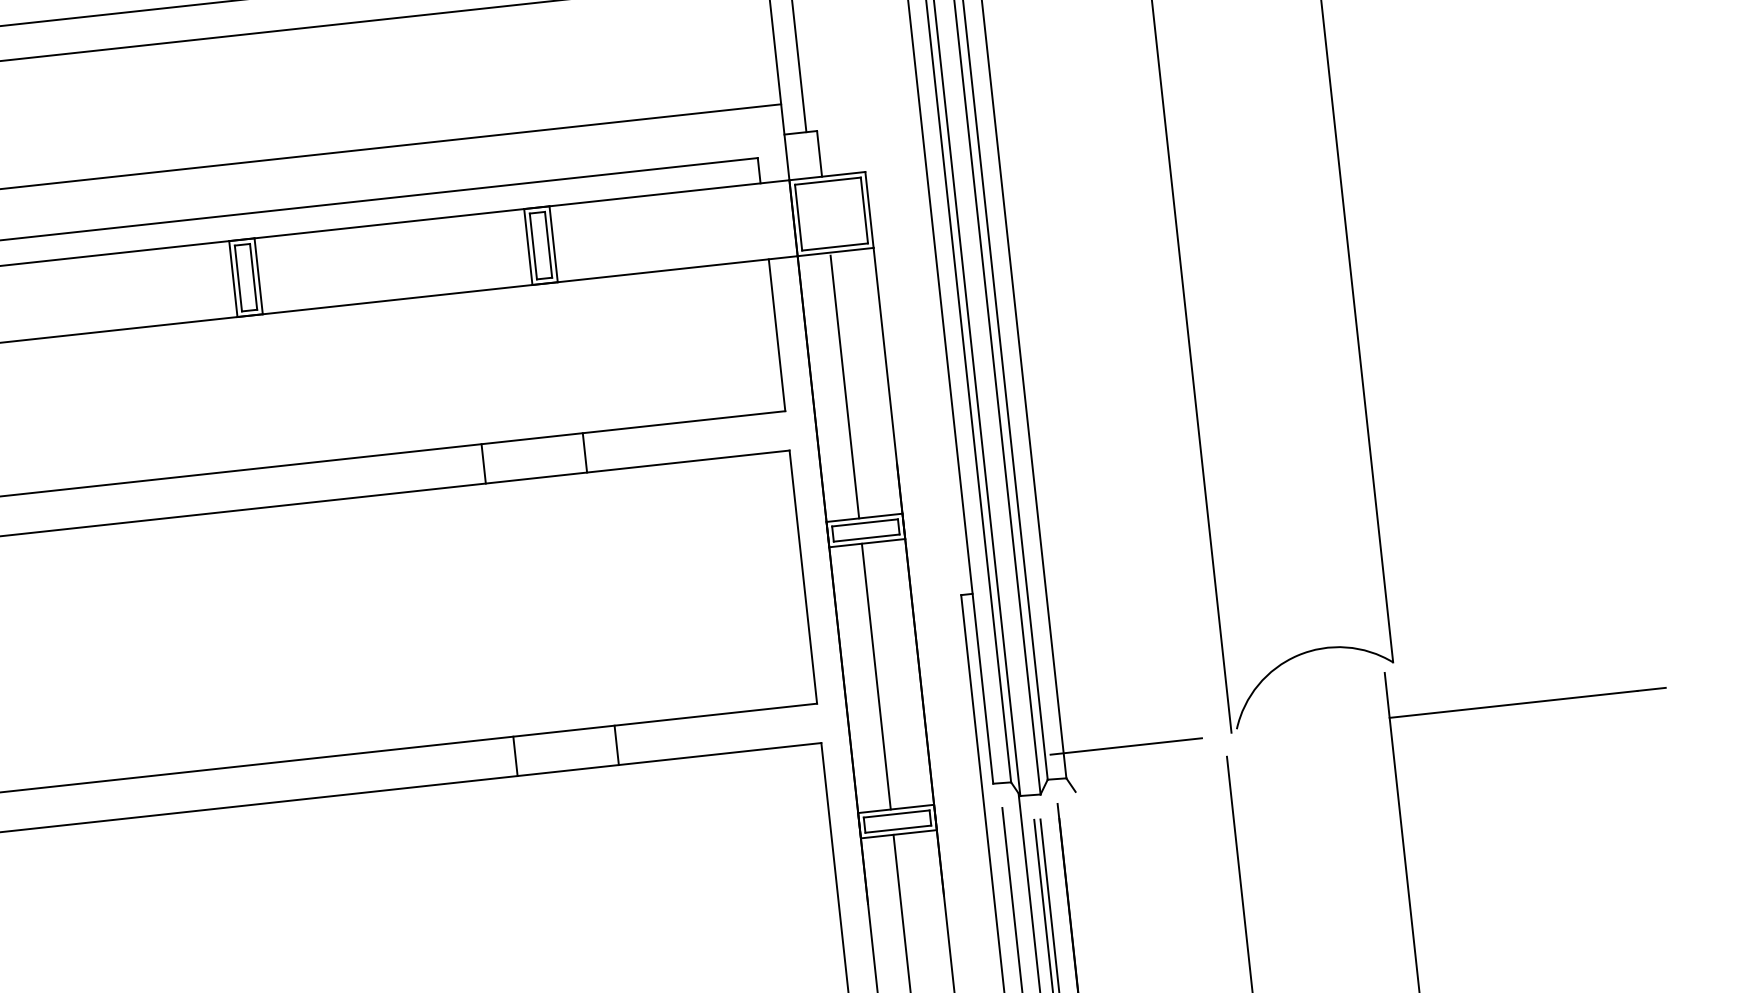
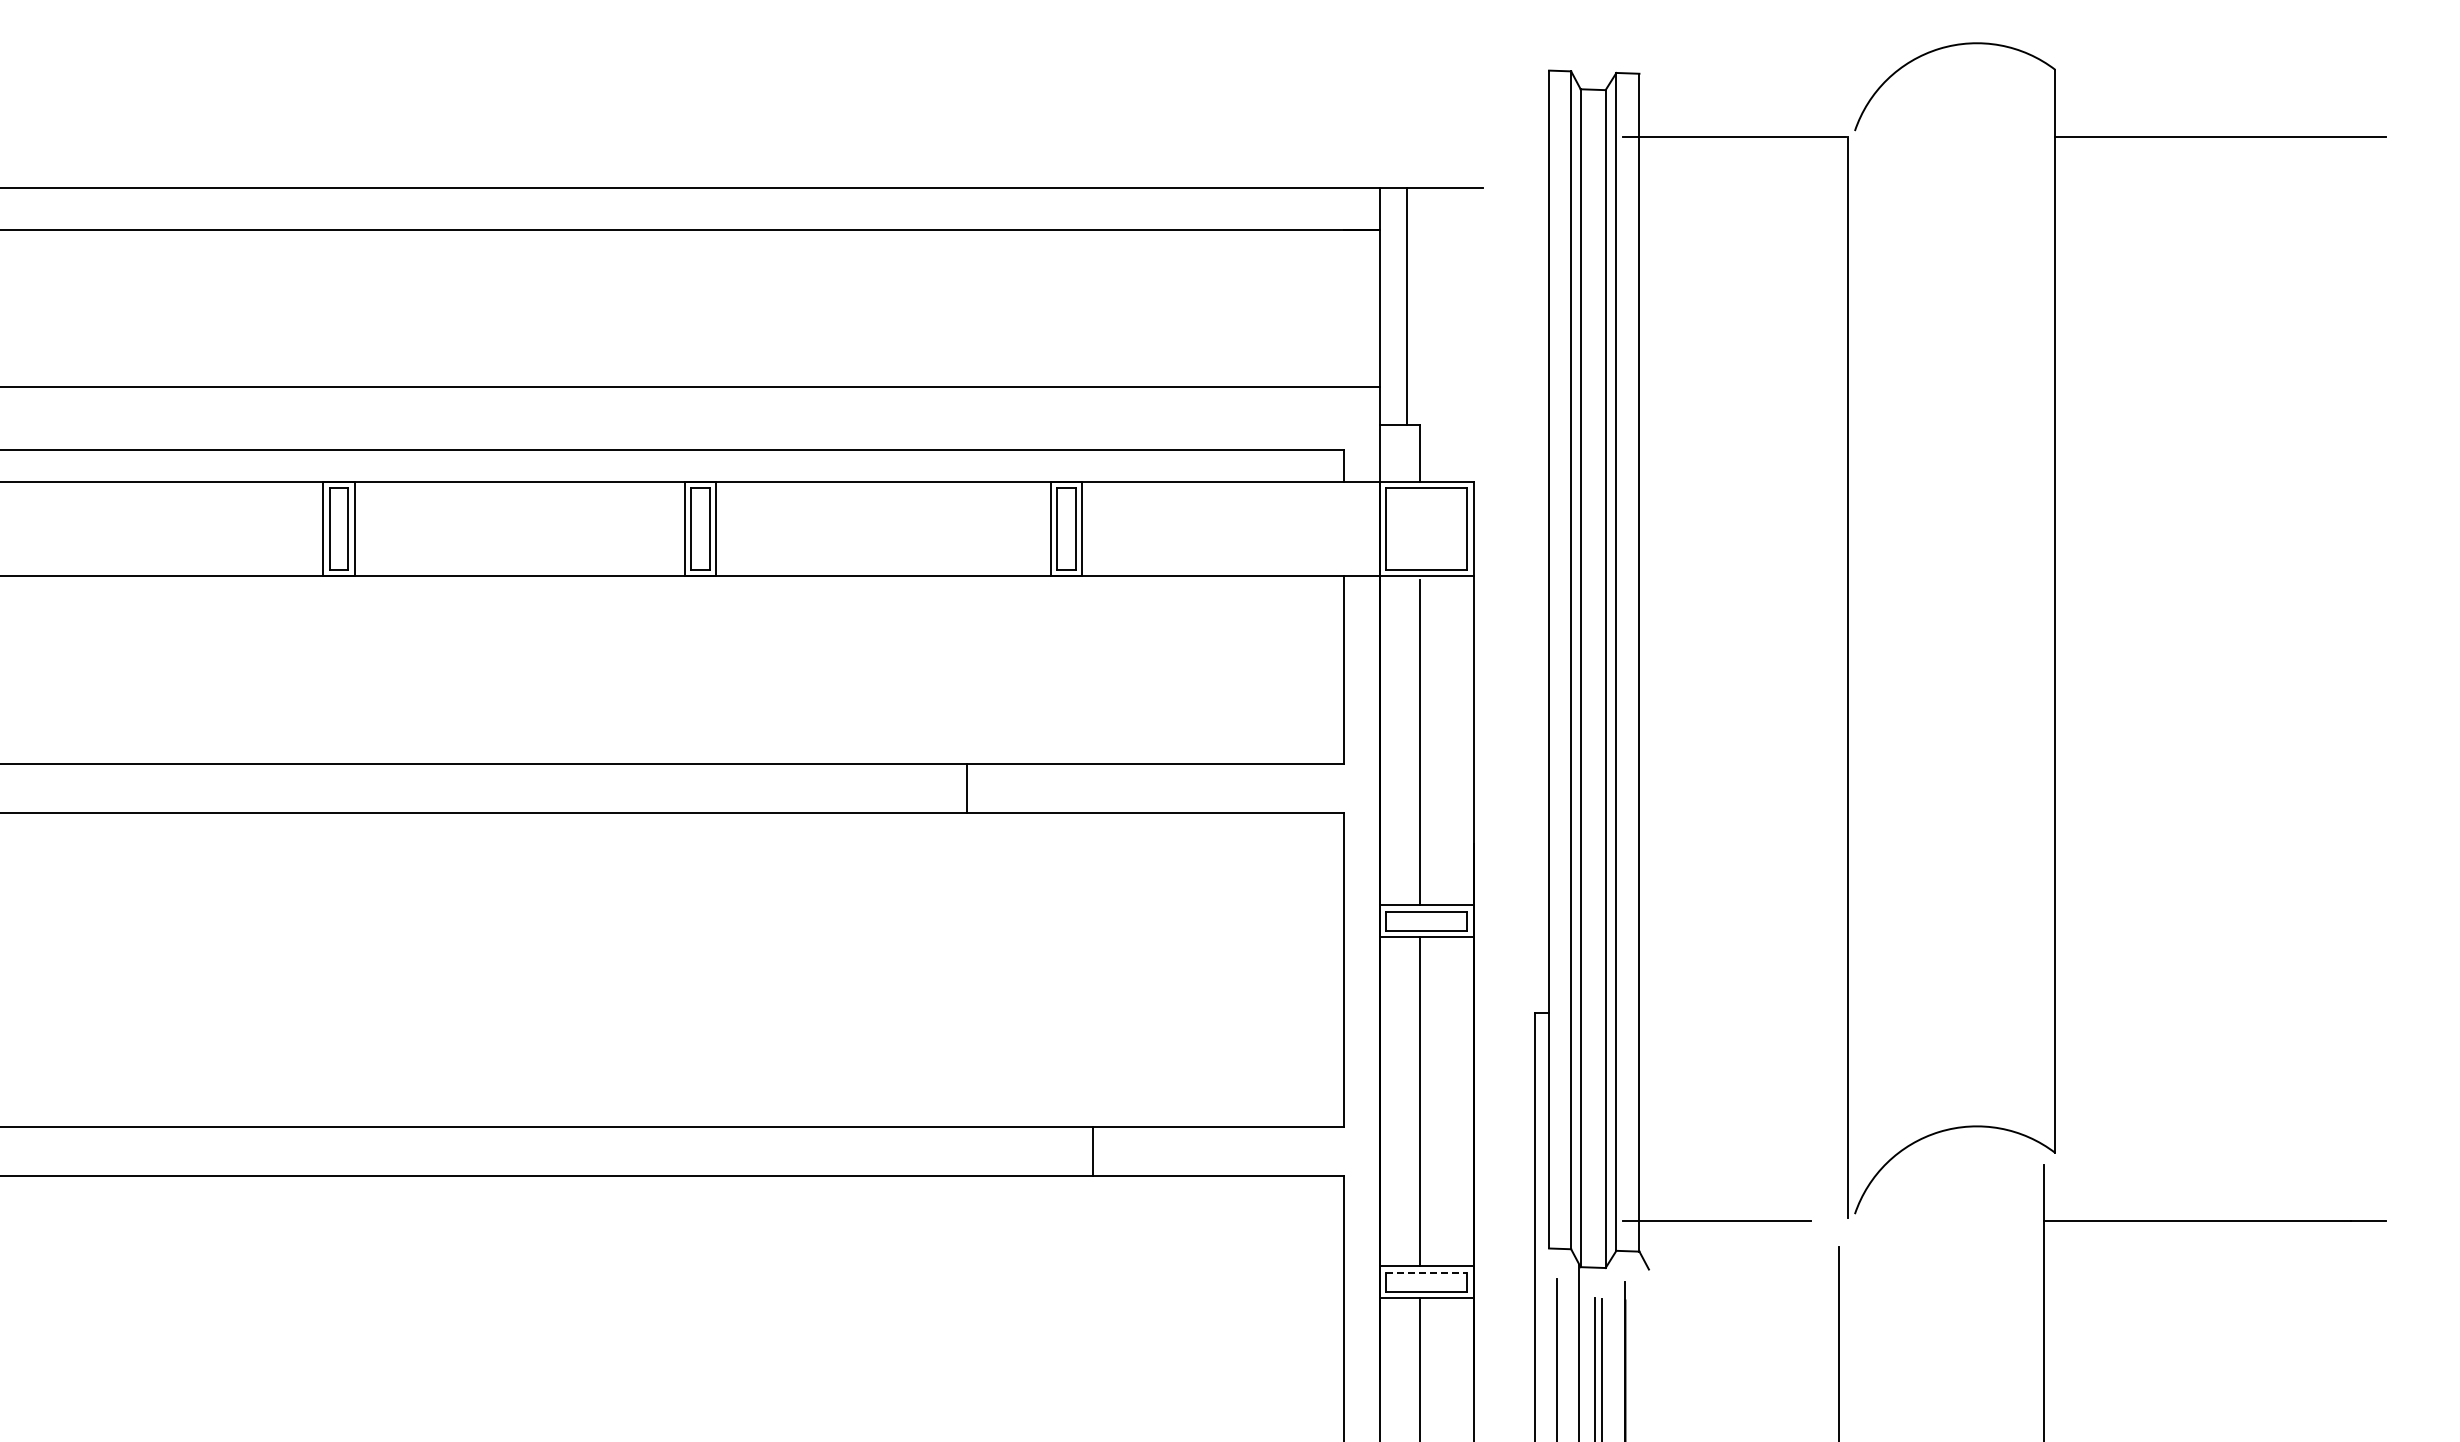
line: (584, 452) -> (1092, 788), removed
line: (515, 755) -> (967, 1150), removed
line: (896, 813) -> (1426, 1272), solid -> dashed

